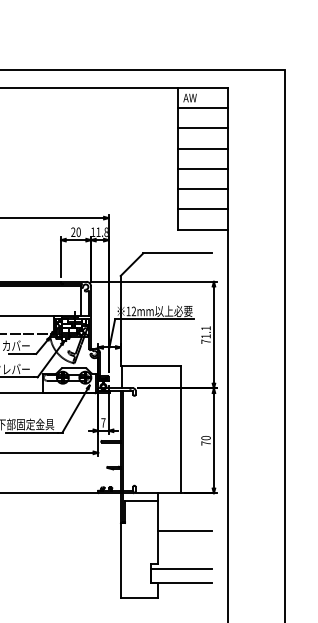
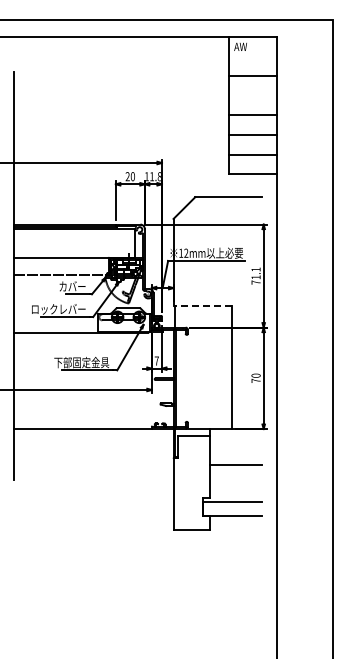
line: (203, 107) -> (253, 56), removed
line: (203, 148) -> (253, 95), removed
line: (150, 365) -> (202, 305), solid -> dashed

